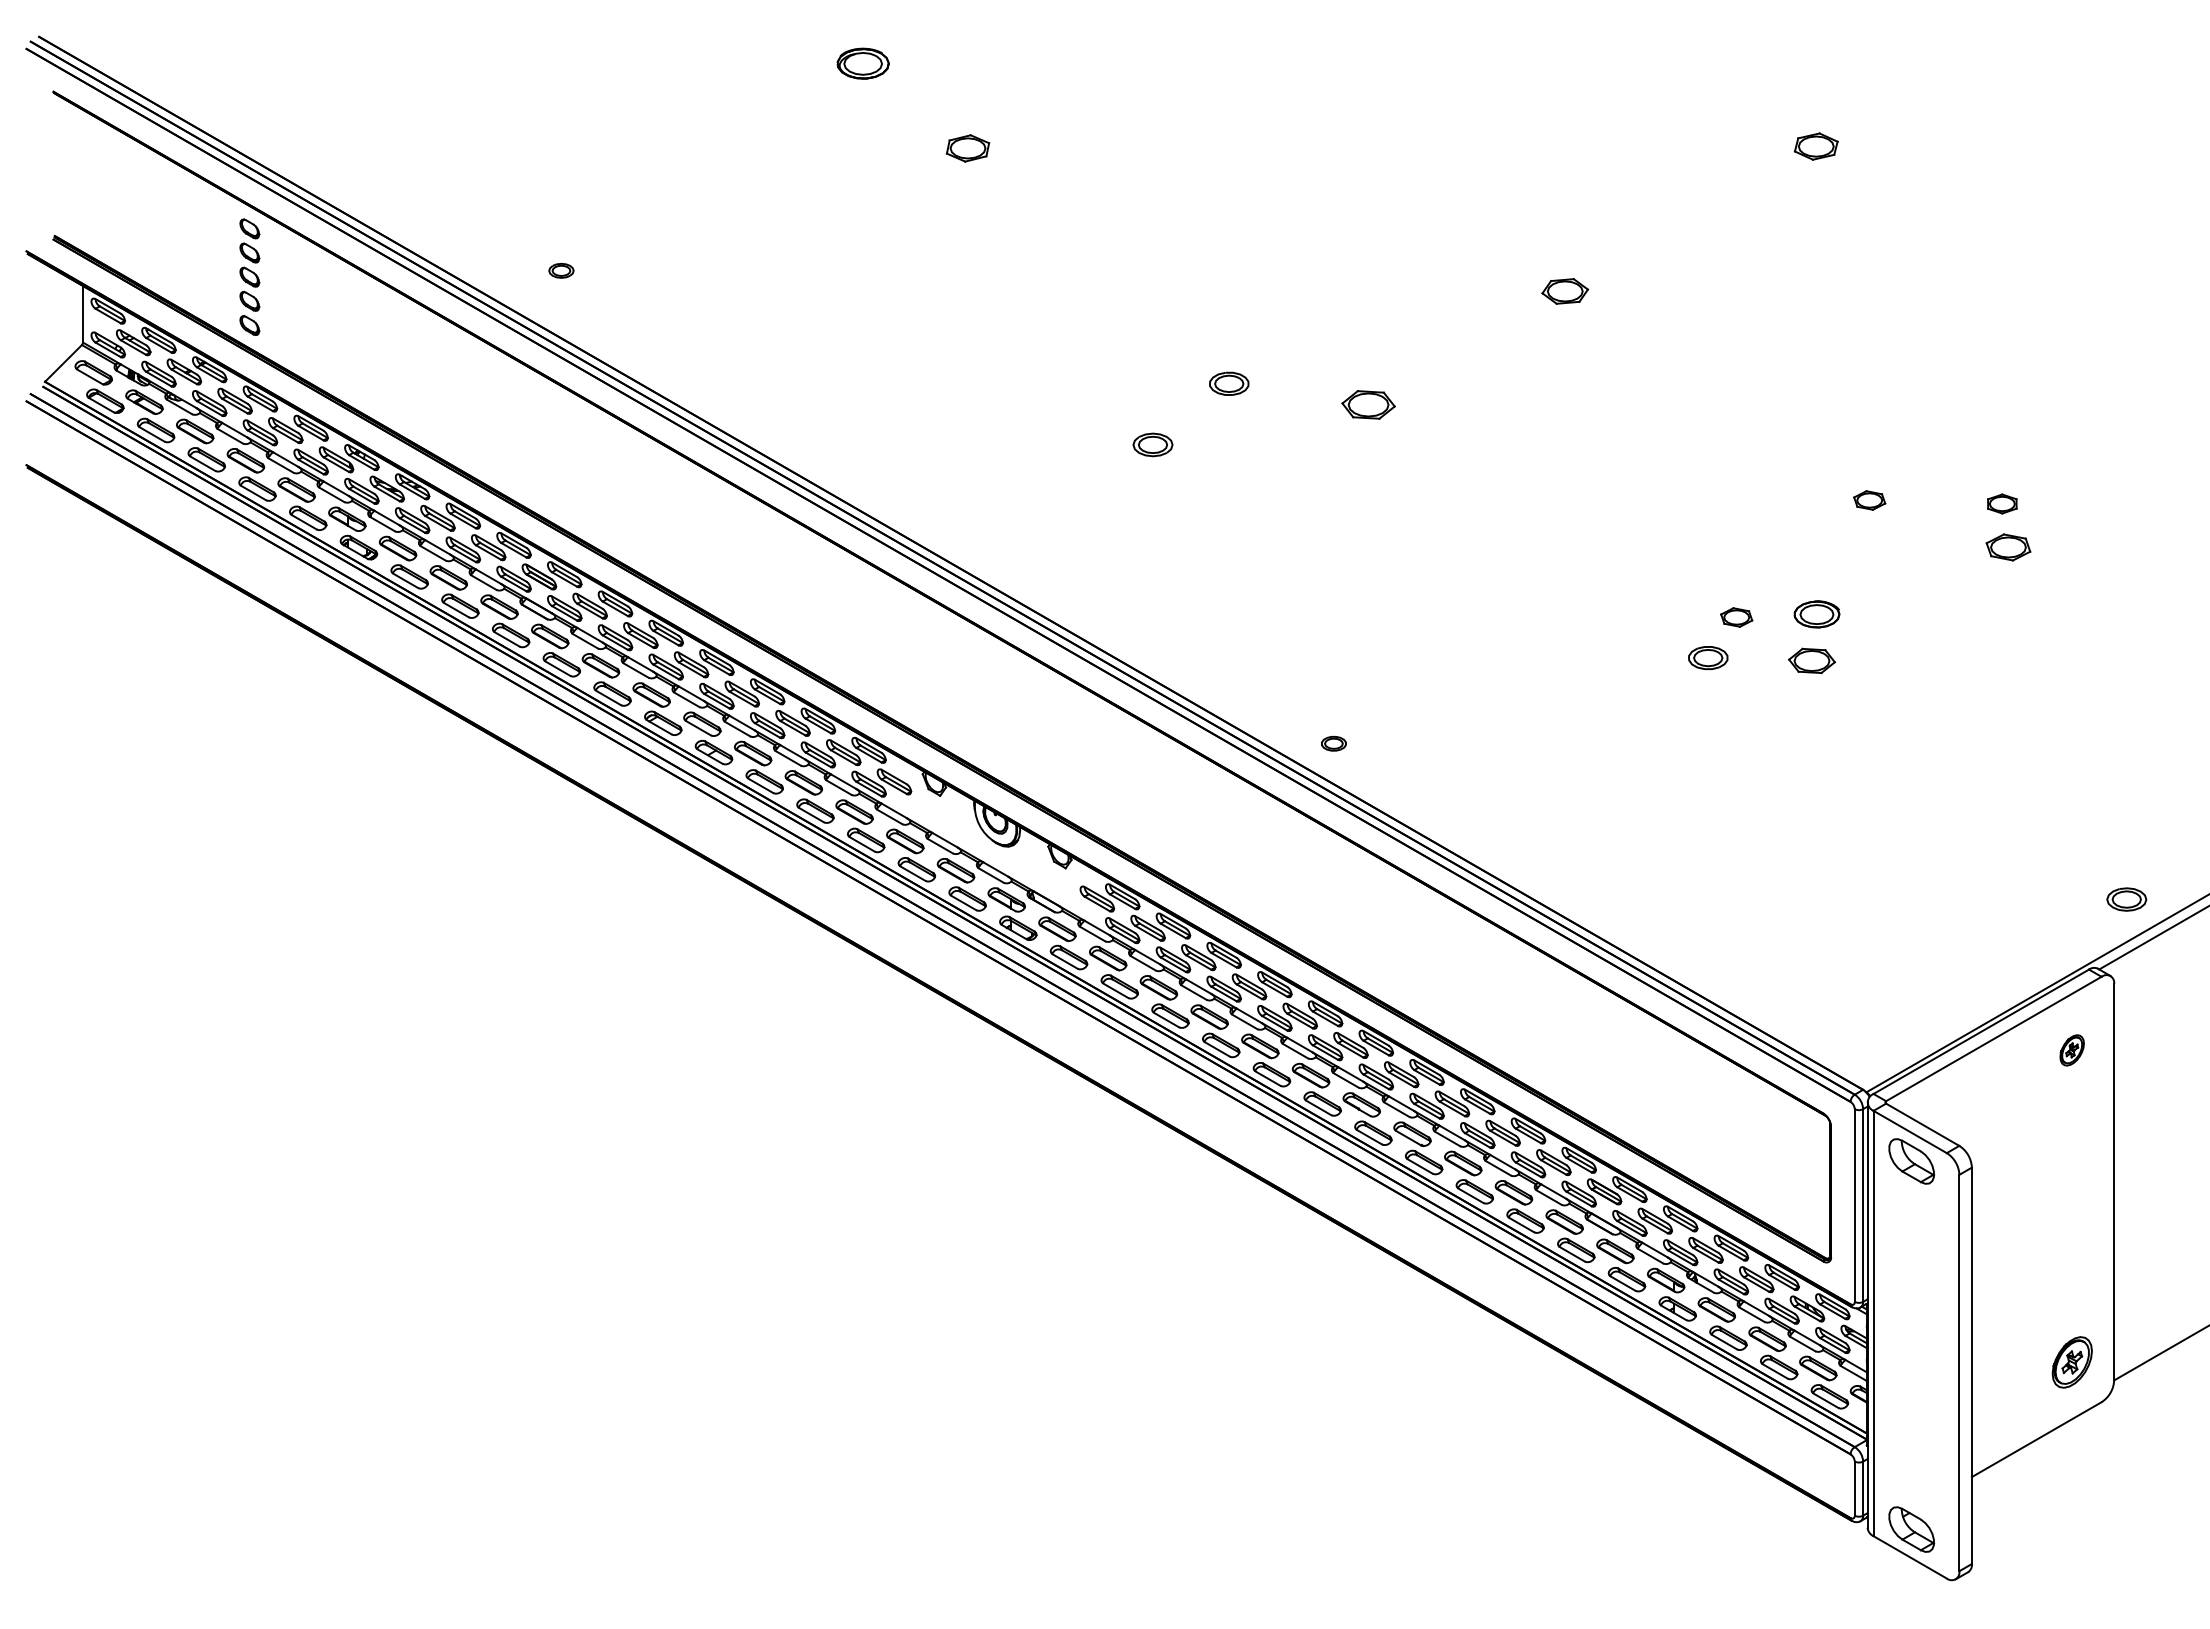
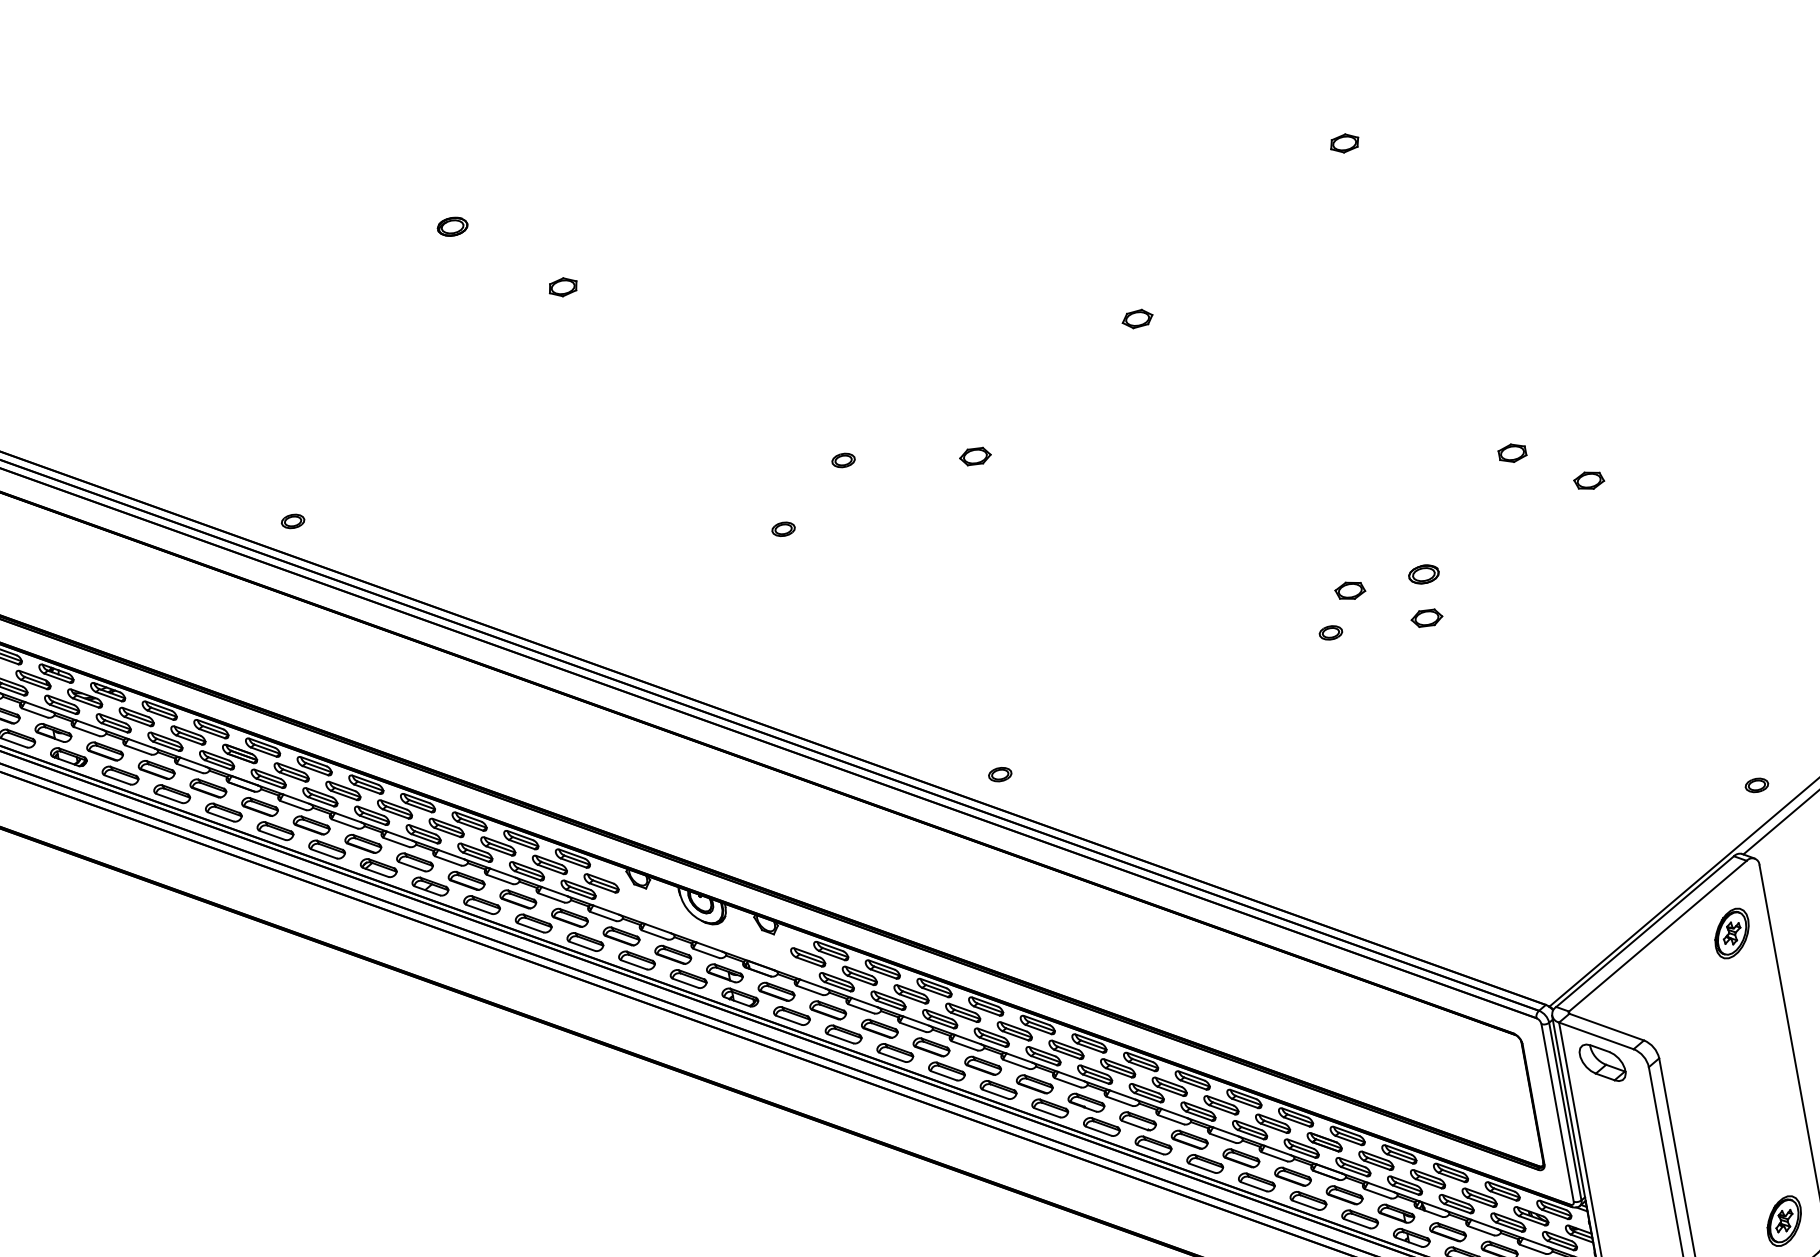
part: (863, 63) -> (452, 226), size x0.62
part: (1815, 146) -> (1344, 143), size x0.71
part: (967, 148) -> (562, 287), size x0.71
part: (561, 270) -> (293, 521), moved
part: (1564, 291) -> (1137, 319), size x0.71
part: (1229, 383) -> (843, 460), size x0.62
part: (1368, 404) -> (975, 456), size x0.62
part: (1153, 444) -> (783, 529), size x0.62
part: (1869, 500) -> (1453, 460), removed
part: (2002, 503) -> (1512, 452), moved
part: (2008, 547) -> (1589, 480), size x0.71
part: (1817, 614) -> (1424, 574), size x0.71
part: (1708, 657) -> (1331, 632), size x0.62
part: (1811, 660) -> (1426, 617), size x0.71
part: (2126, 899) -> (1756, 785), size x0.62
part: (2071, 1050) -> (1731, 933), size x1.67

